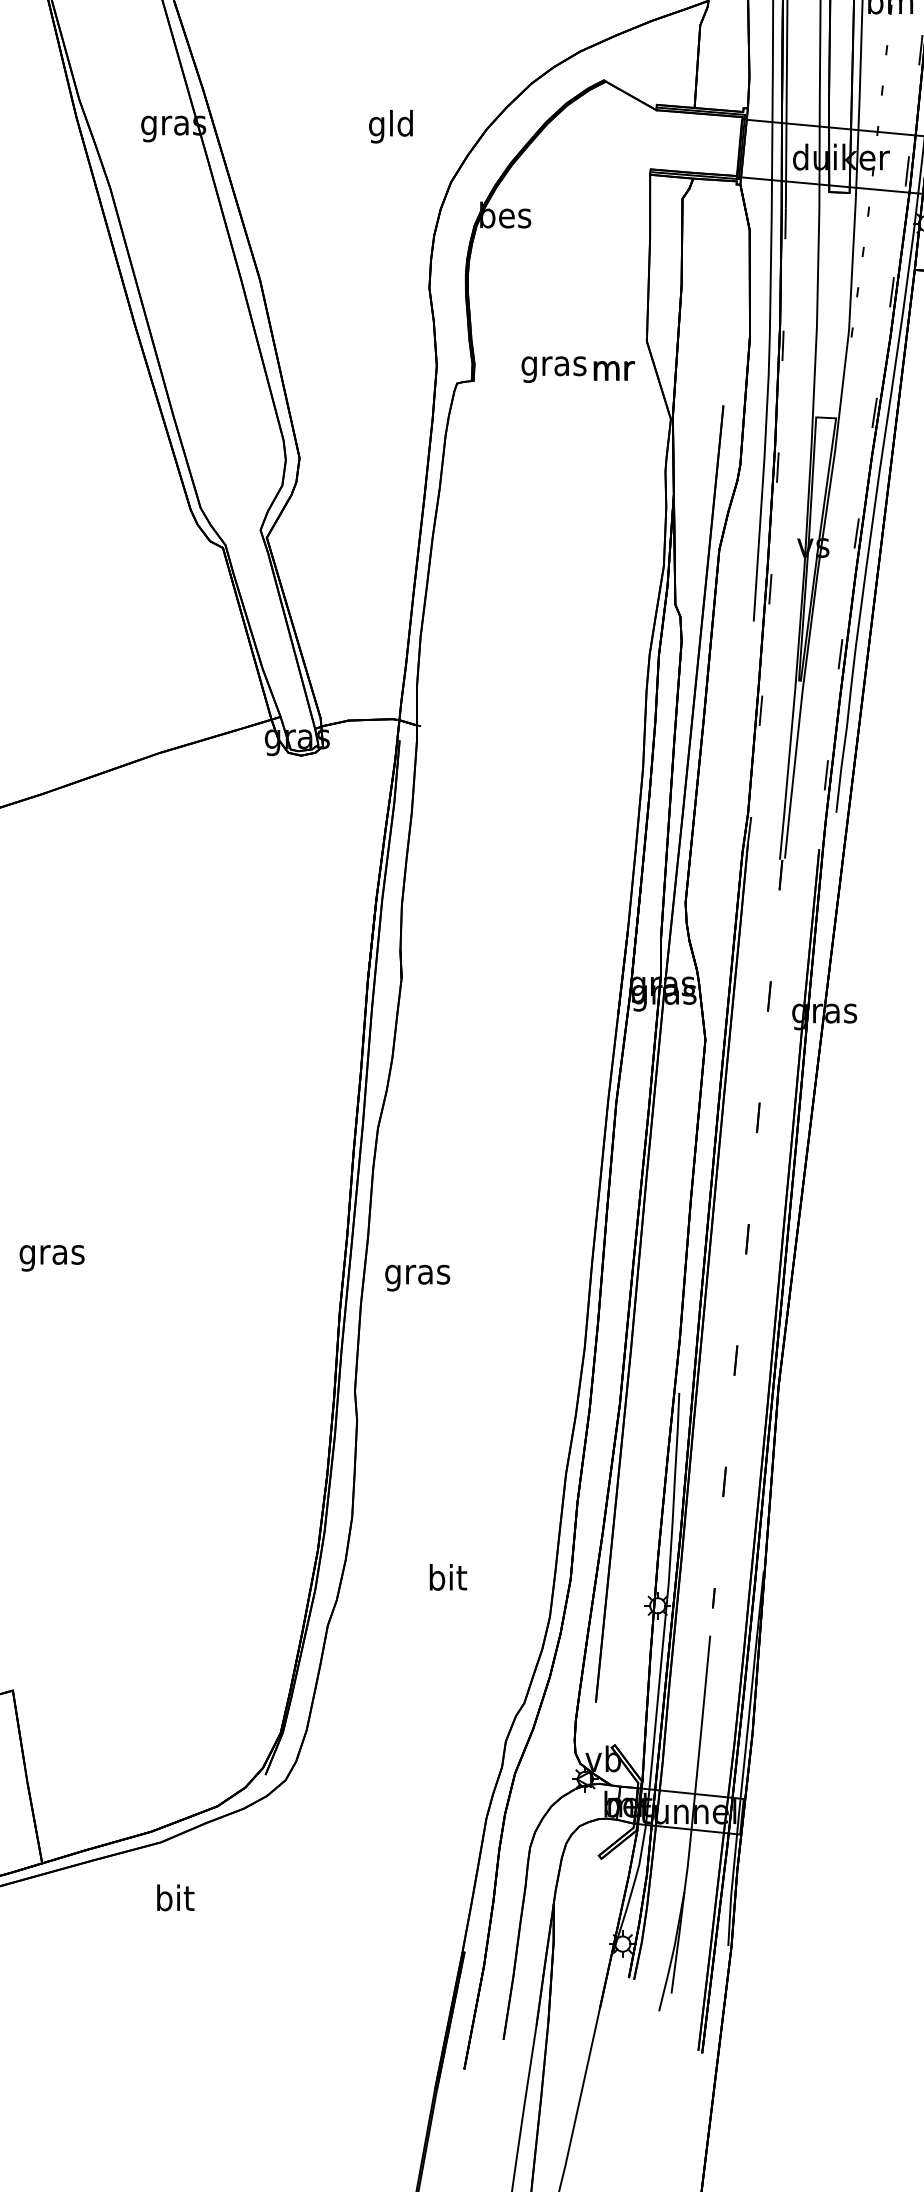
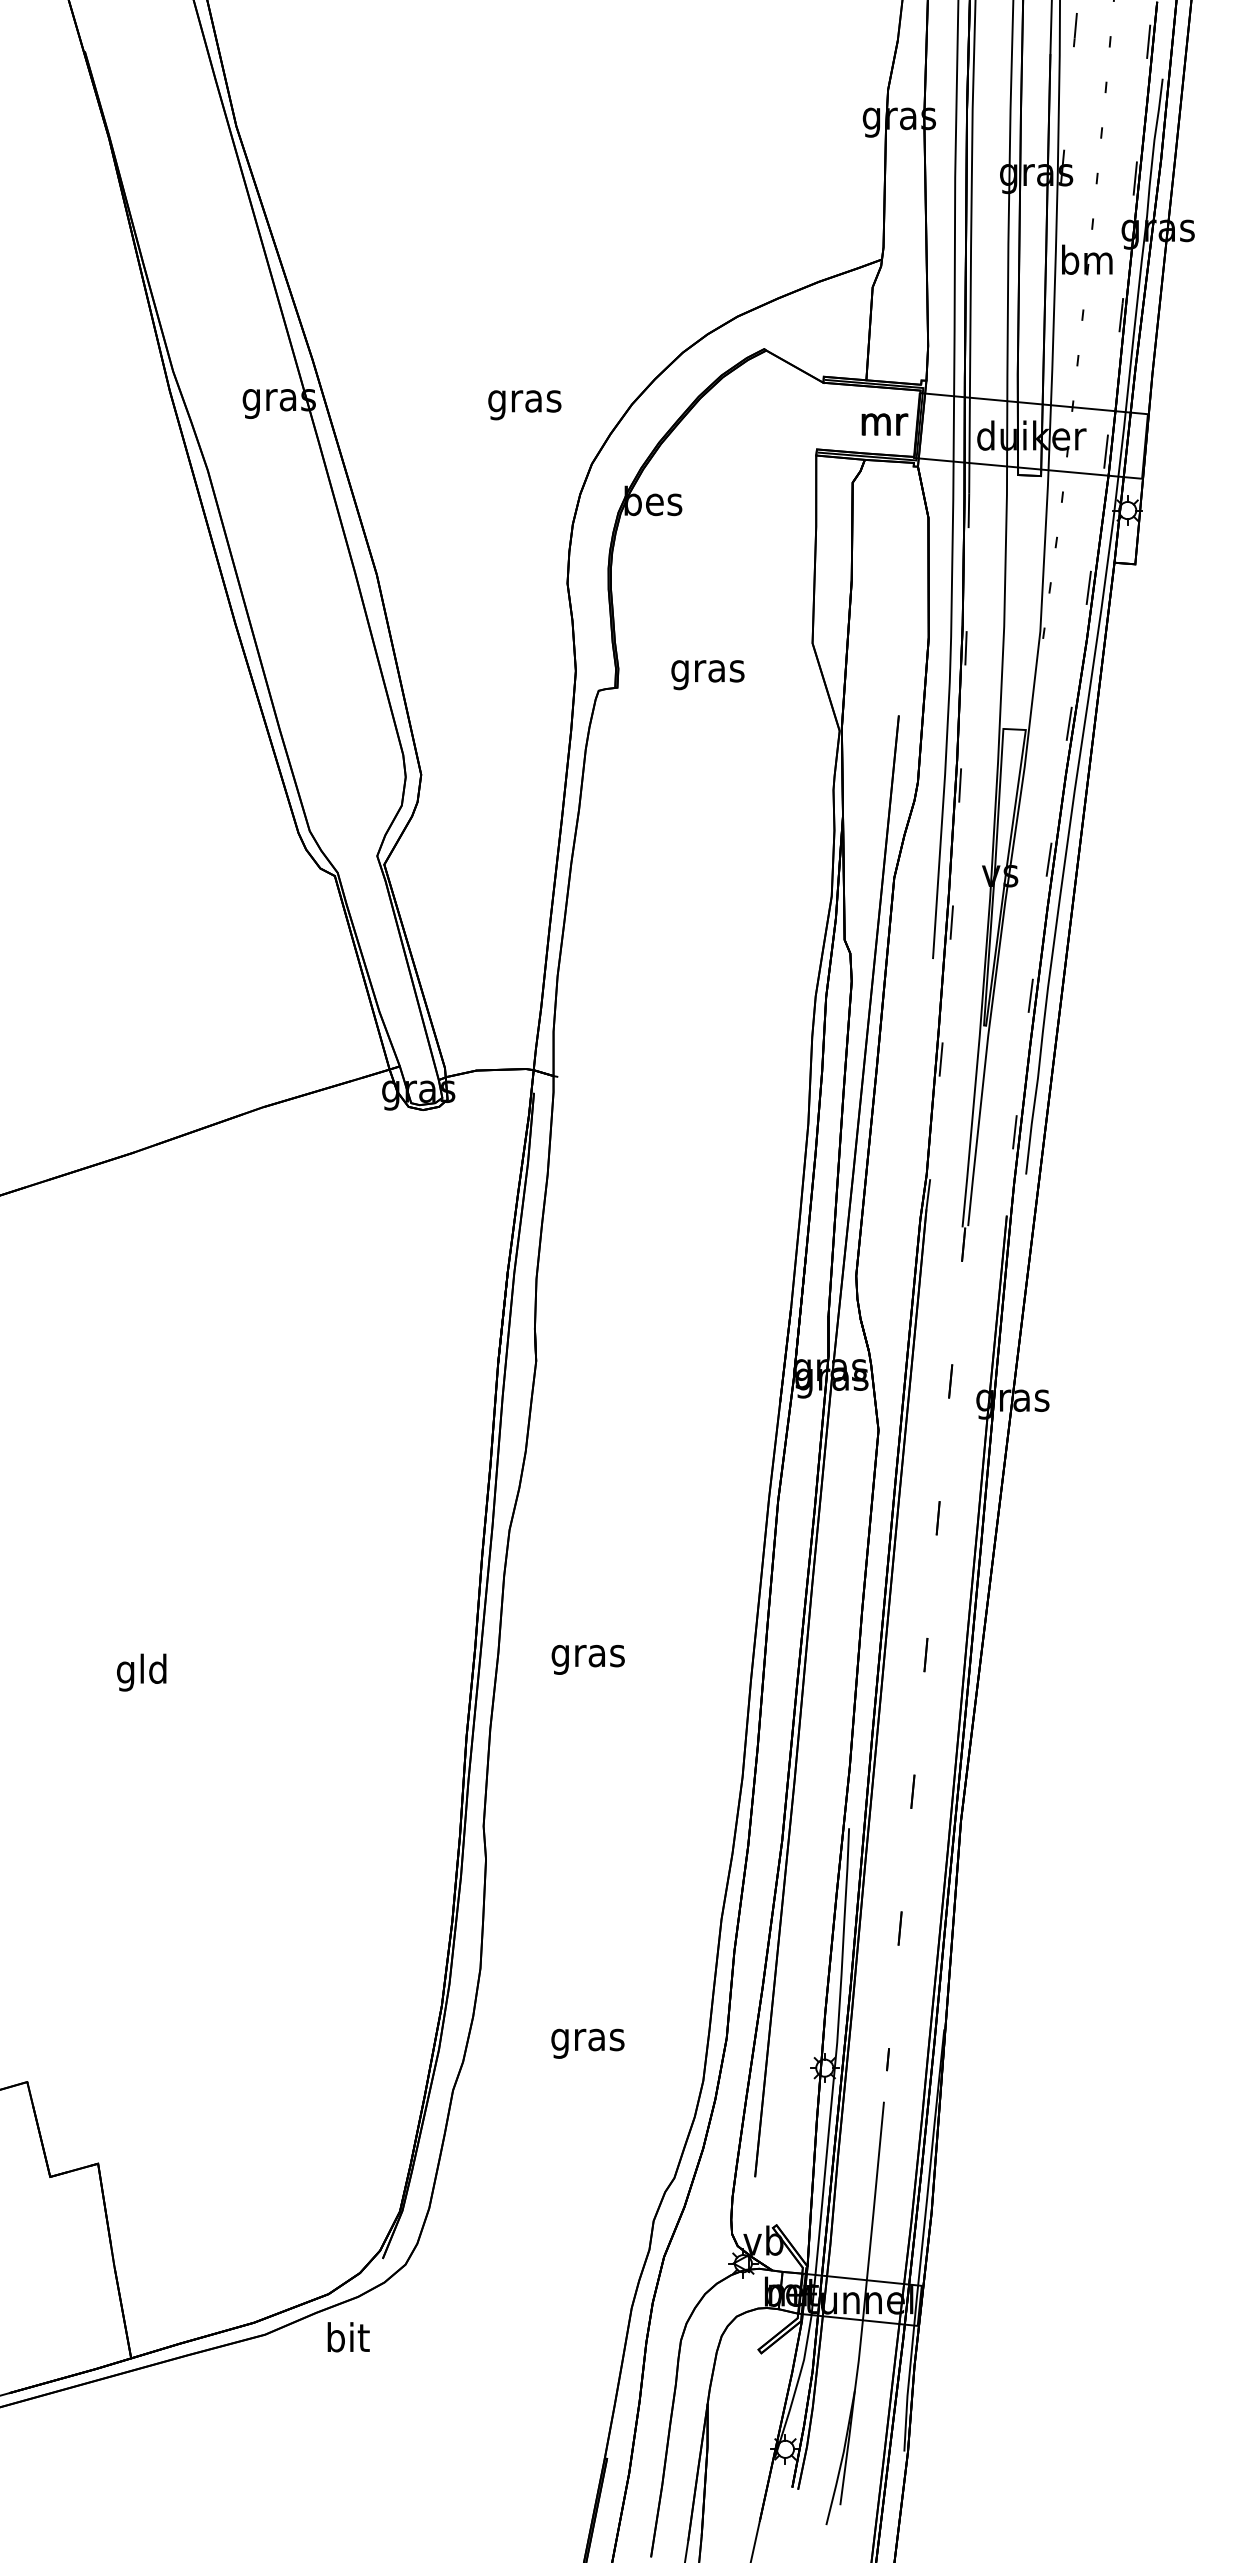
text: (391, 126) -> (524, 401), gld -> gras
text: (613, 370) -> (884, 424), moved
text: (51, 1254) -> (141, 1672), gras -> gld
text: (416, 1277) -> (587, 1659), moved
text: (447, 1580) -> (587, 2039), bit -> gras
text: (175, 1898) -> (348, 2337), moved

